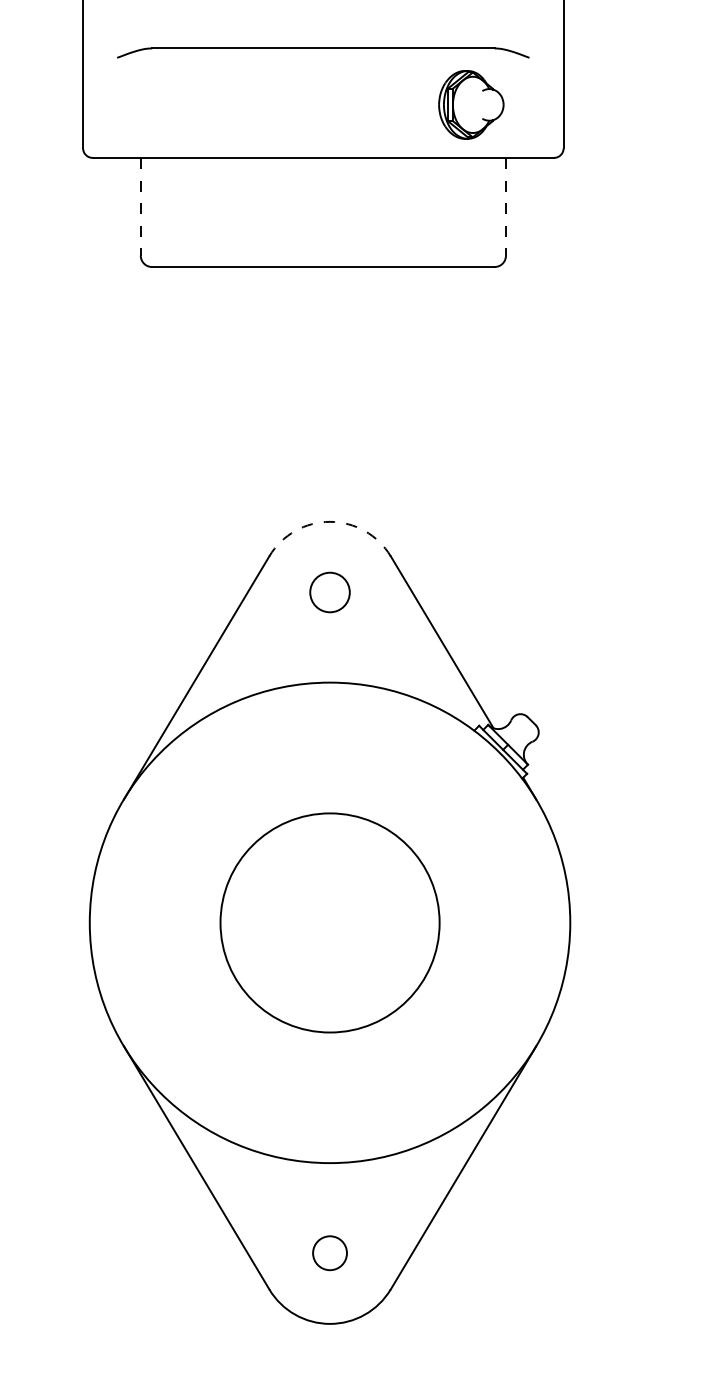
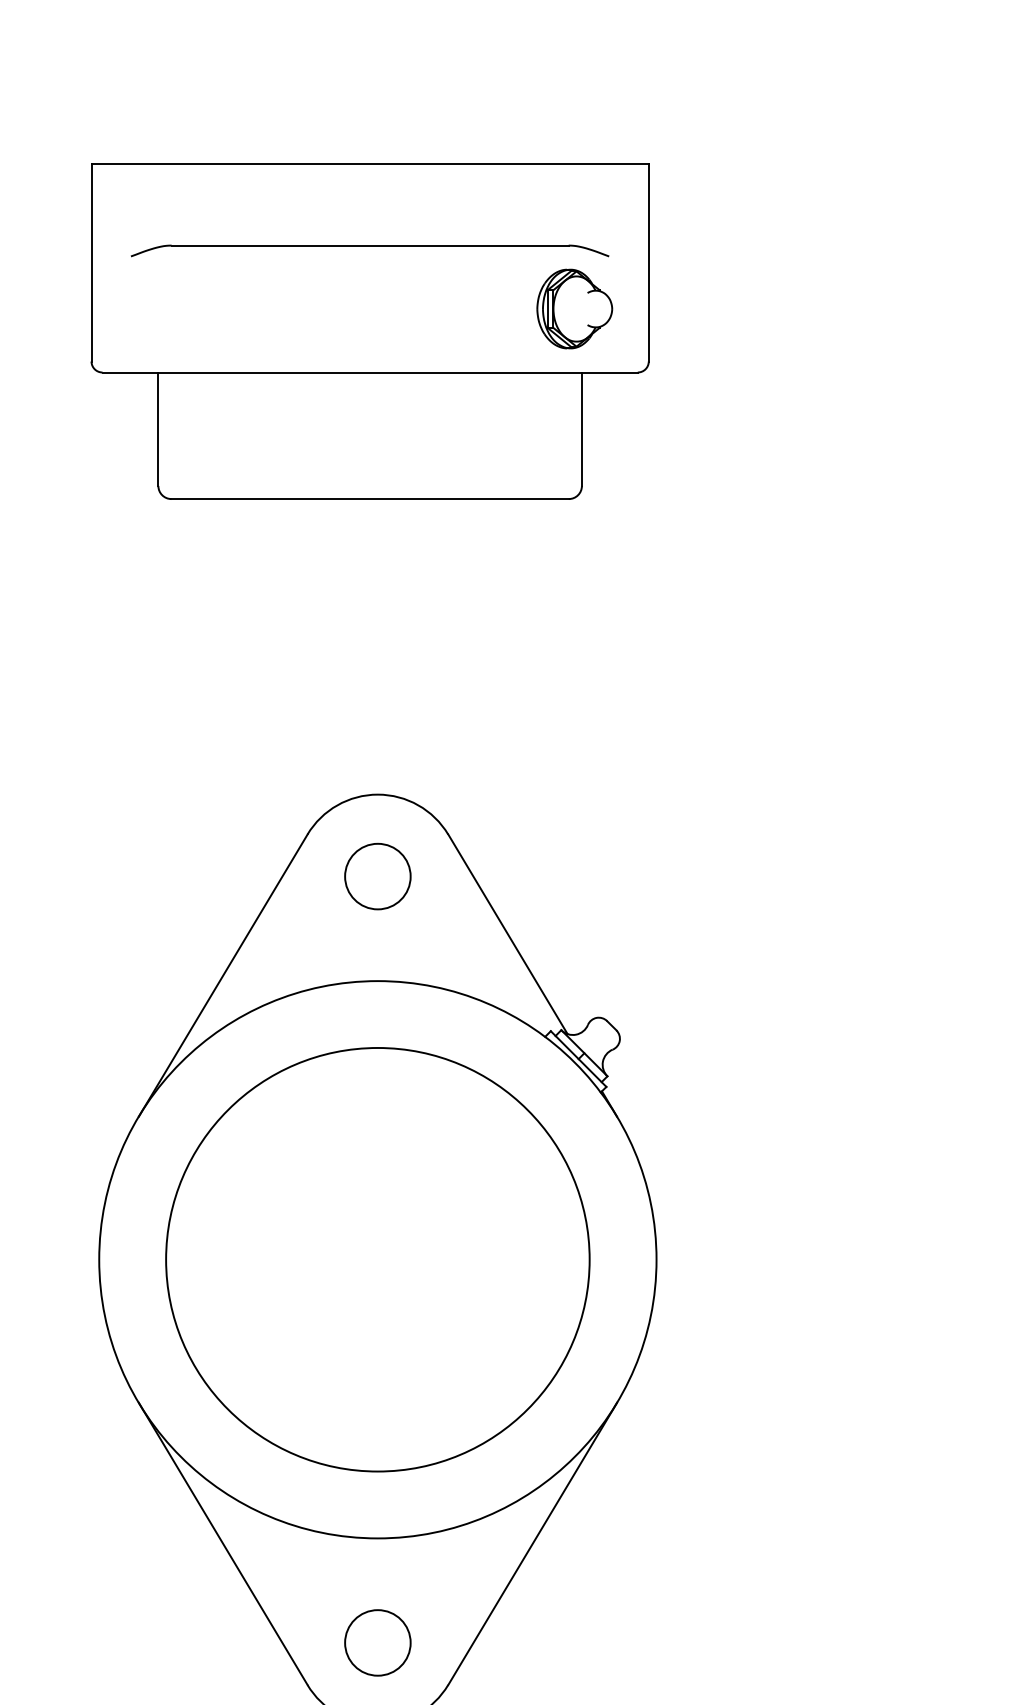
part: (471, 104) -> (574, 308), moved
line: (140, 207) -> (158, 429), dashed -> solid
line: (505, 207) -> (581, 429), dashed -> solid
arc: (329, 521) -> (377, 794), dashed -> solid
circle: (329, 592) -> (377, 876), size x1.43
circle: (329, 922) -> (377, 1259), size x1.67
circle: (329, 1252) -> (377, 1642), size x1.67

